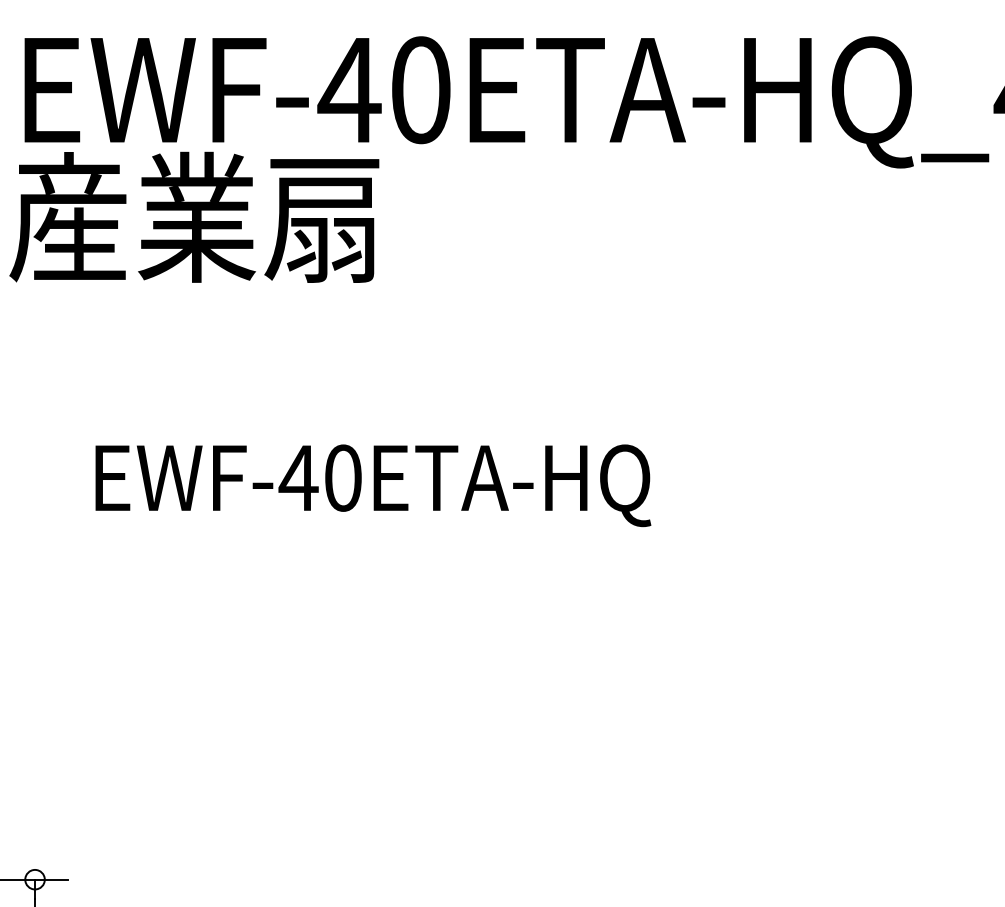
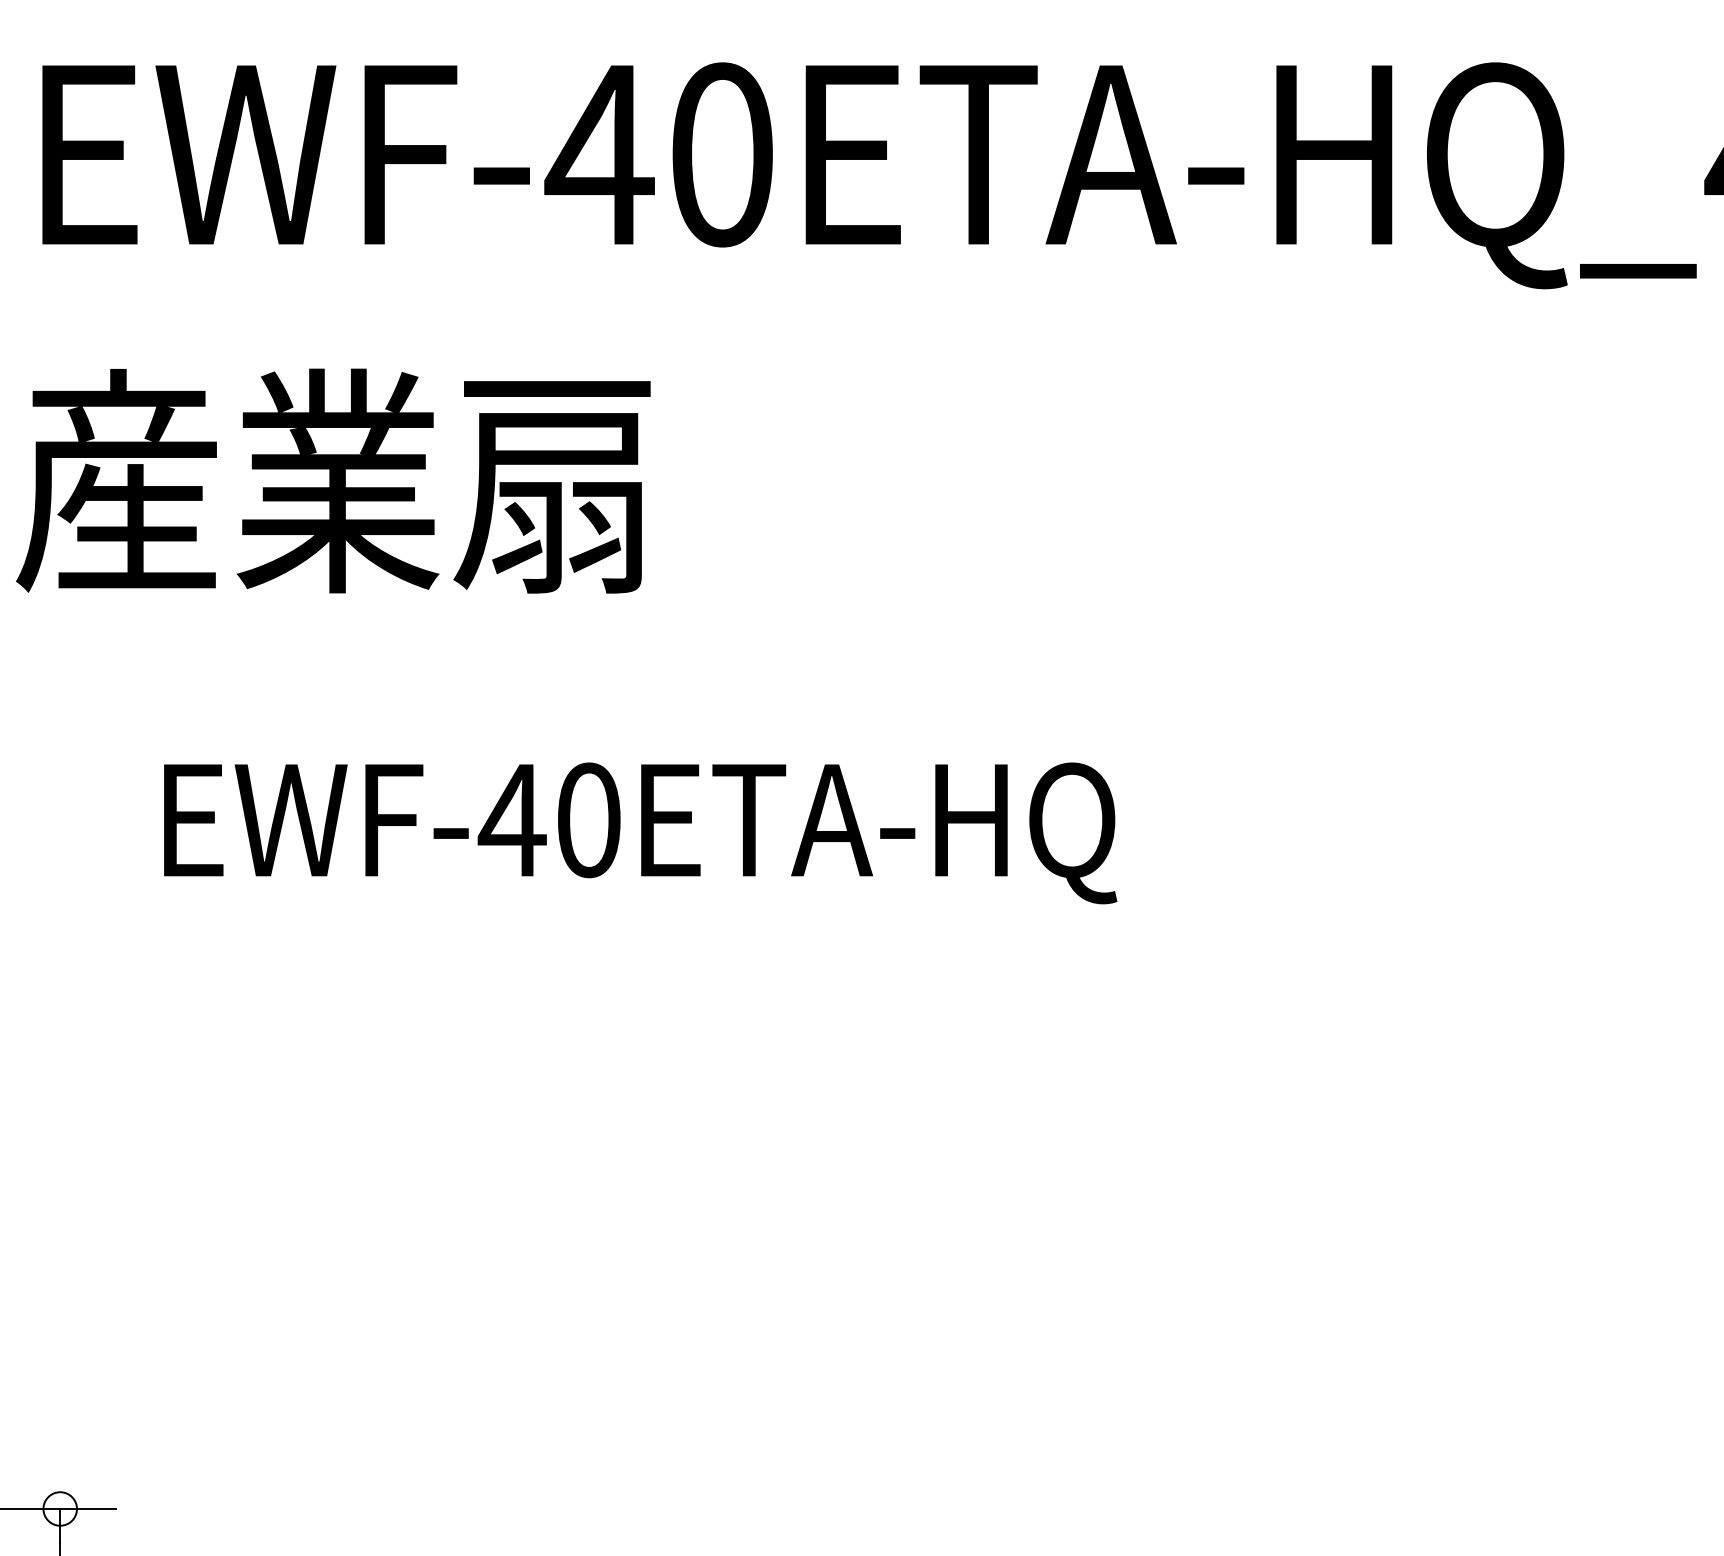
text: (194, 216) -> (333, 479), moved

